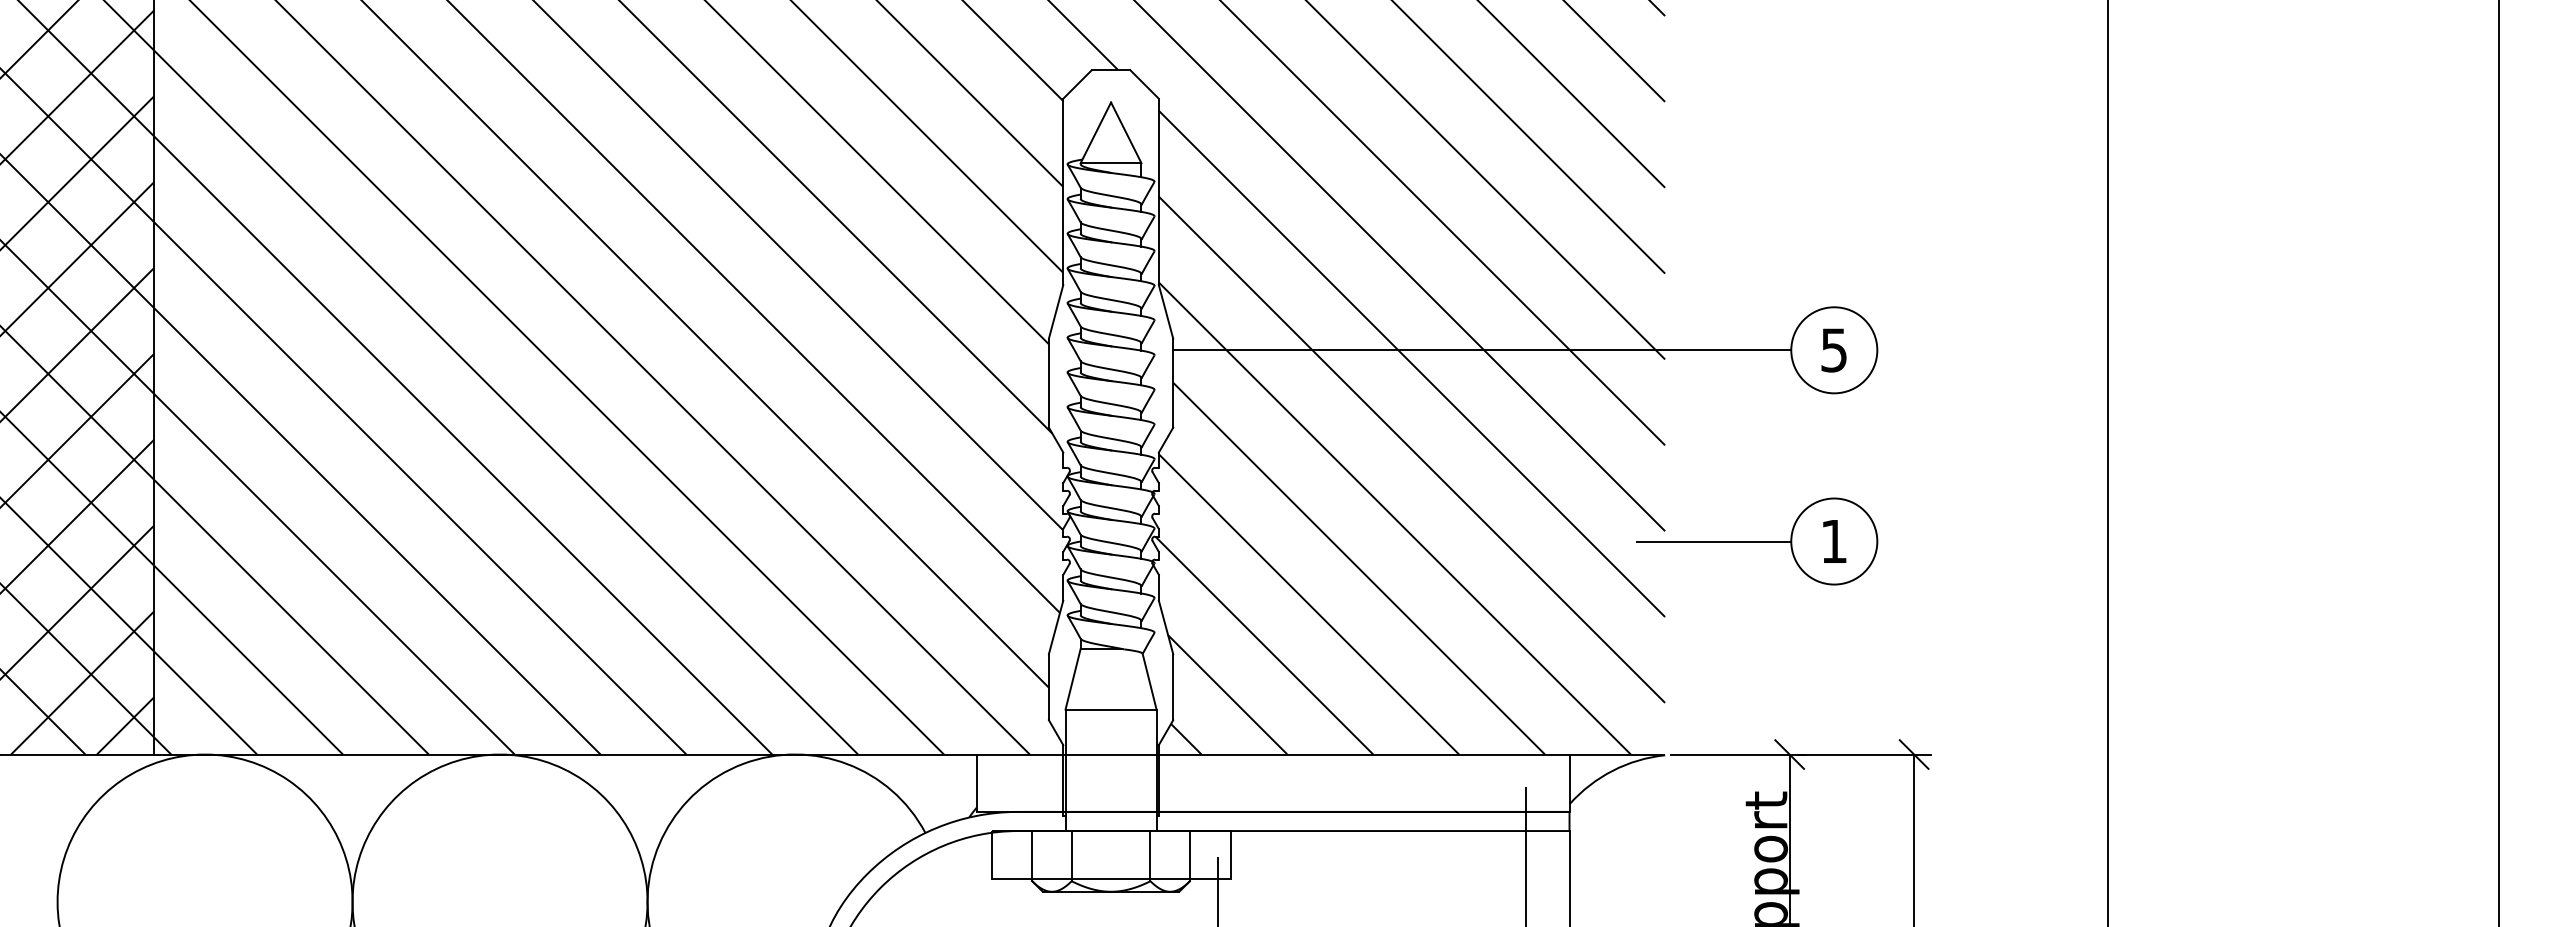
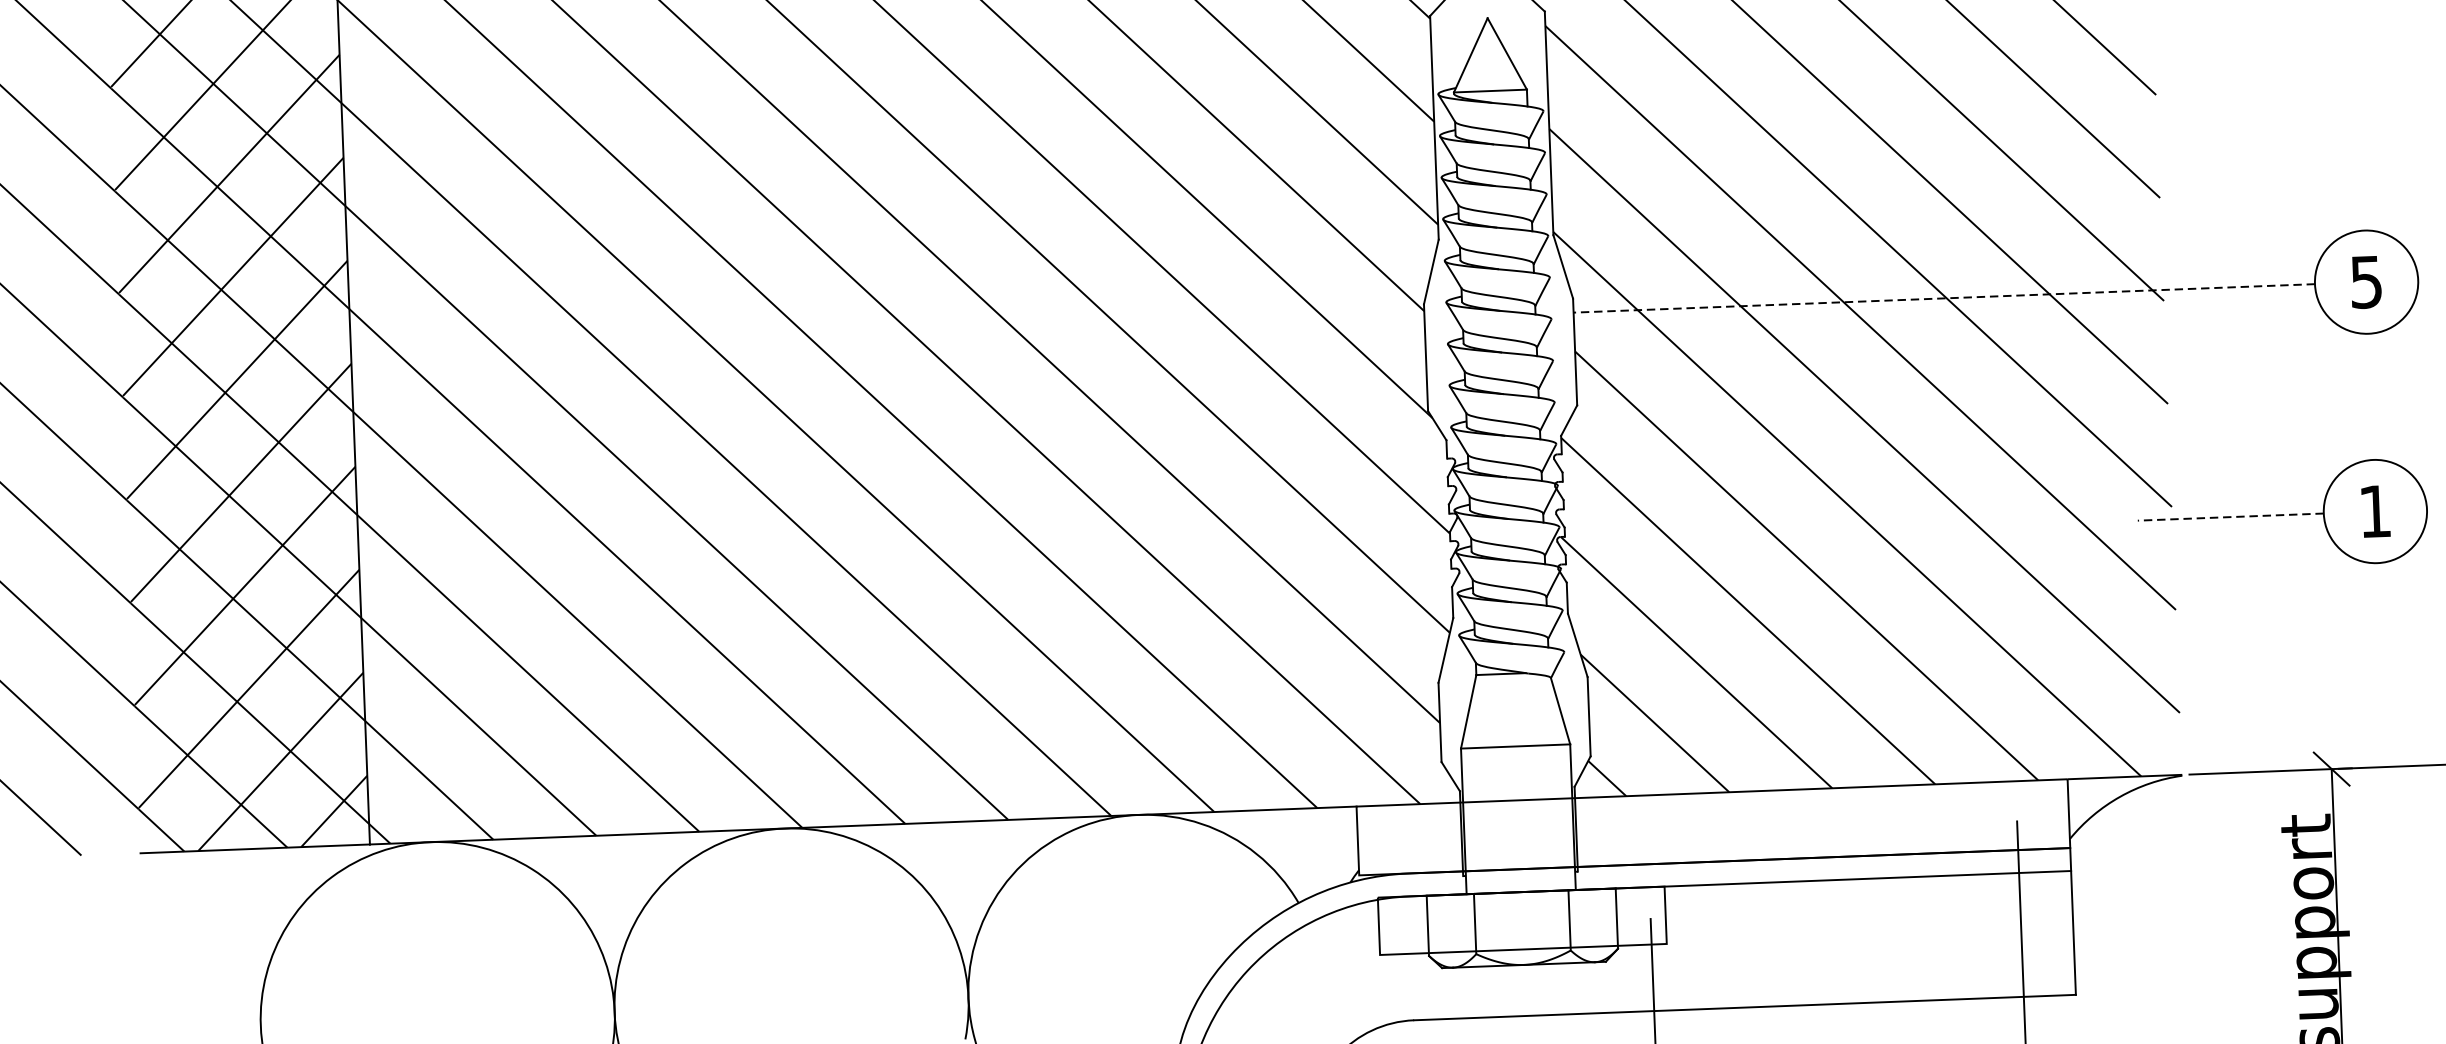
line: (1481, 350) -> (1943, 298), solid -> dashed
line: (1713, 541) -> (2230, 517), solid -> dashed

